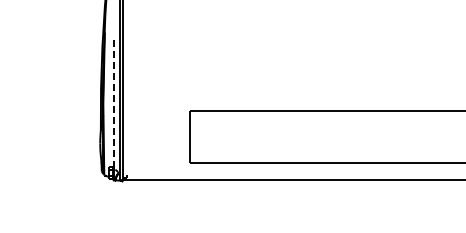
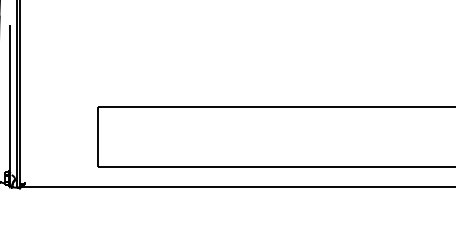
line: (113, 103) -> (9, 98), dashed -> solid

